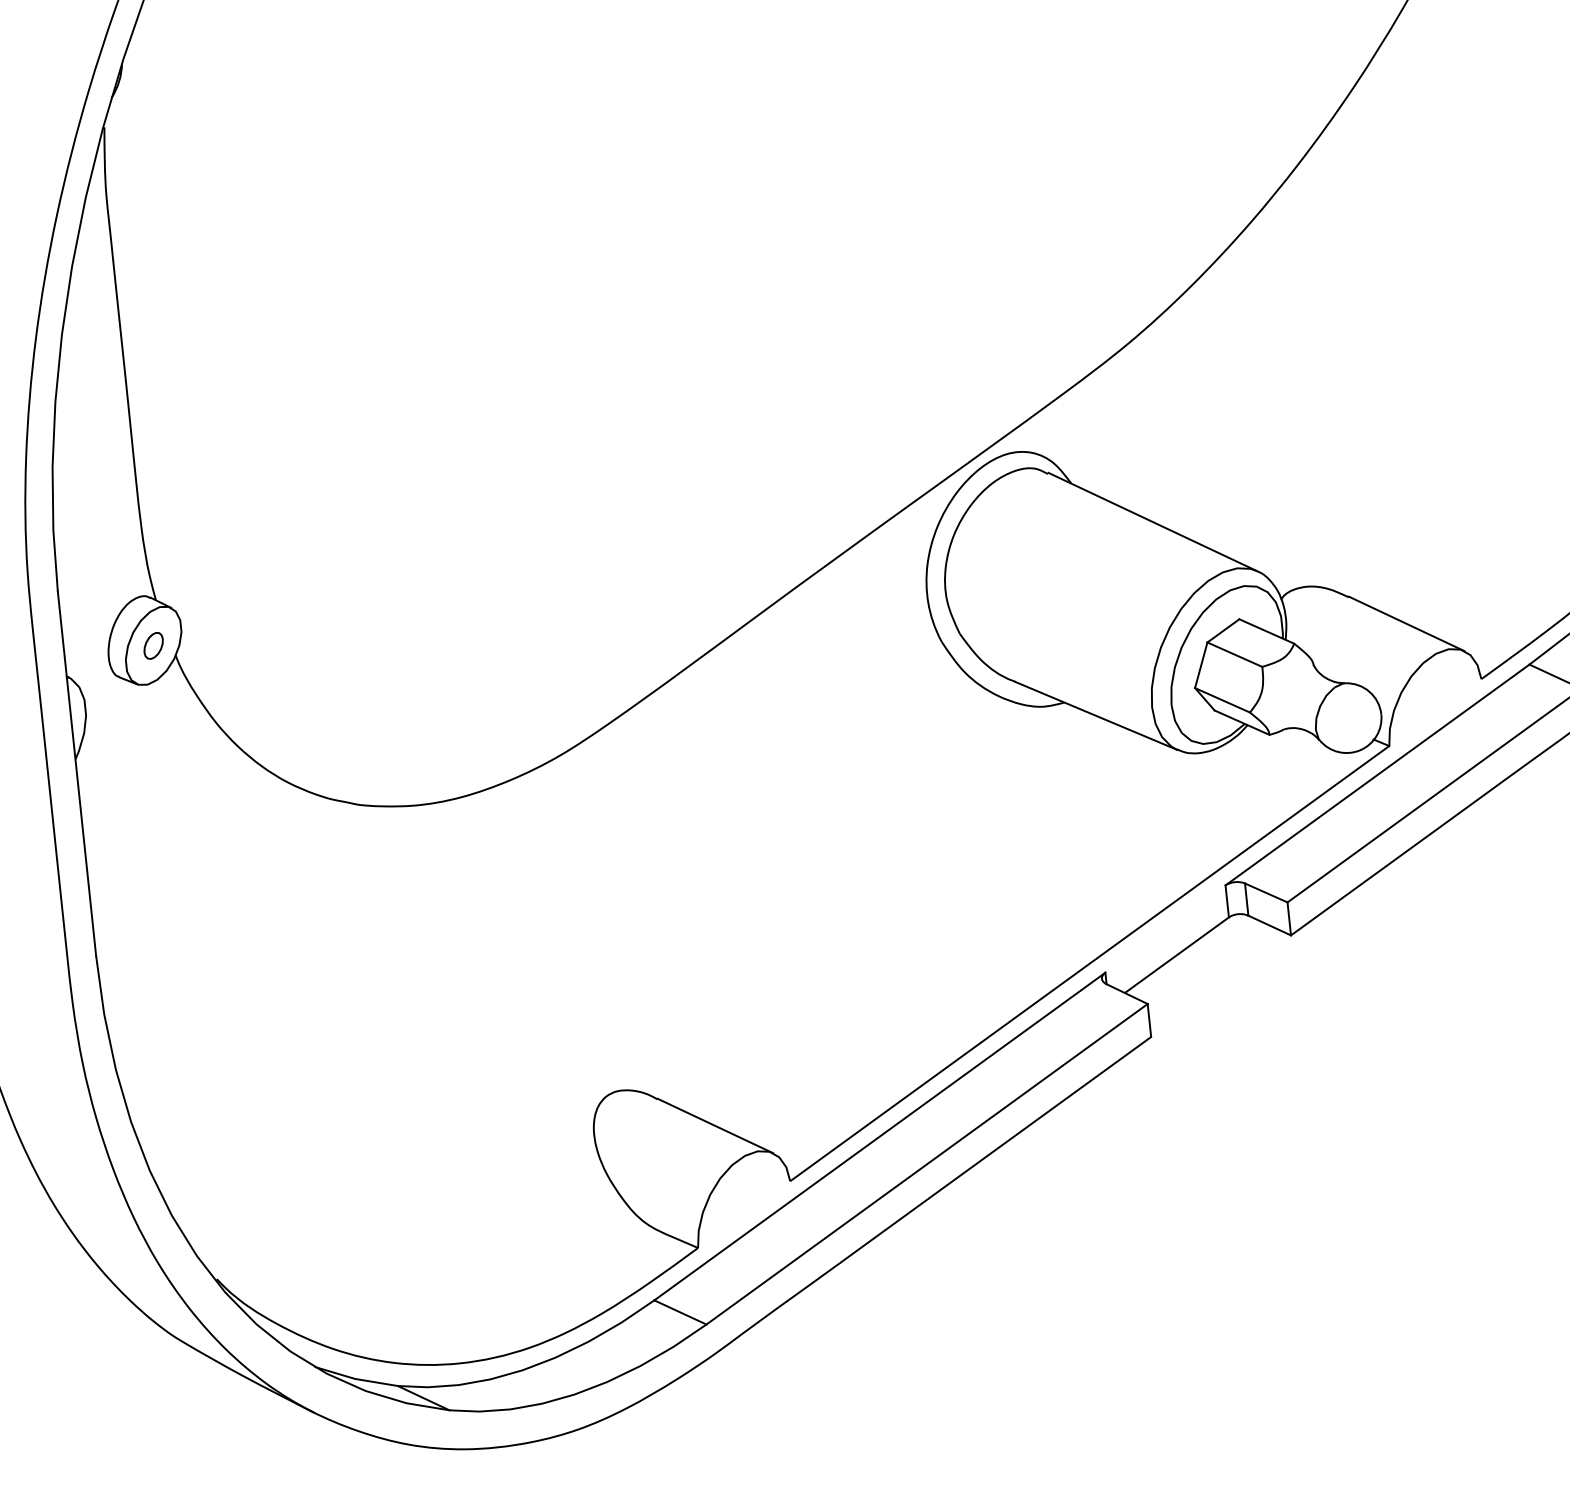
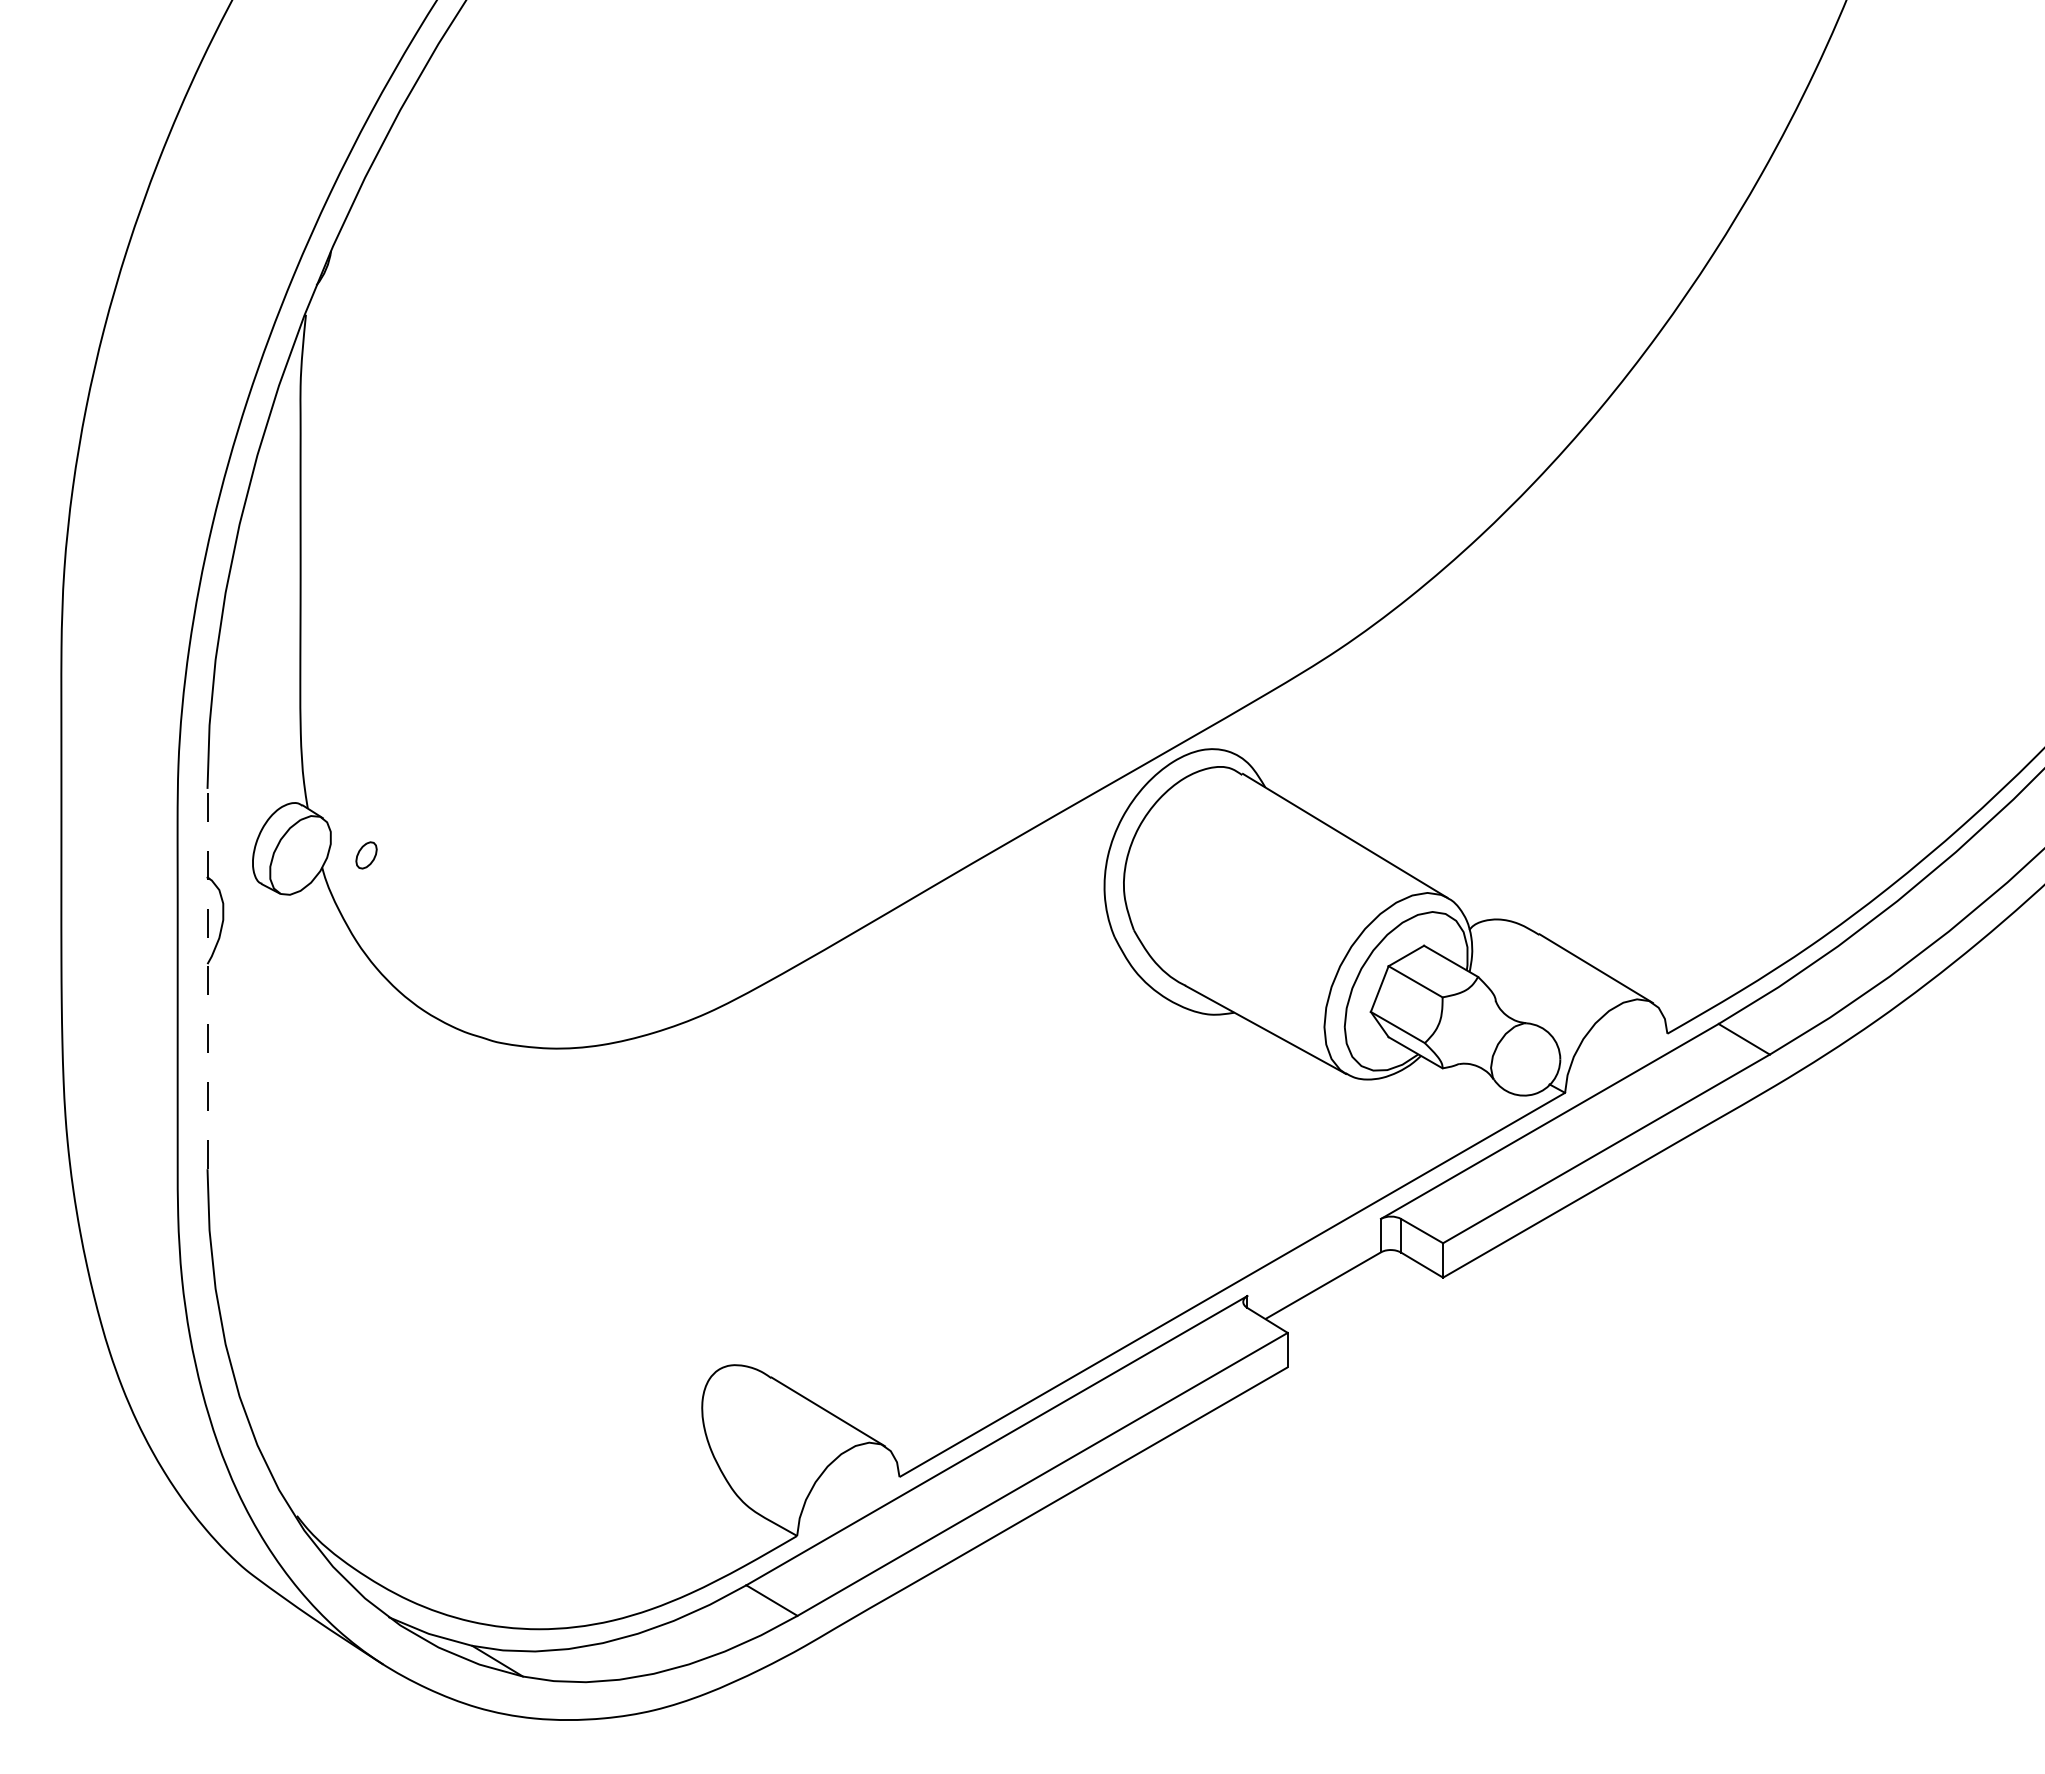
part: (153, 645) -> (366, 855), moved
line: (76, 773) -> (207, 978), solid -> dashed

